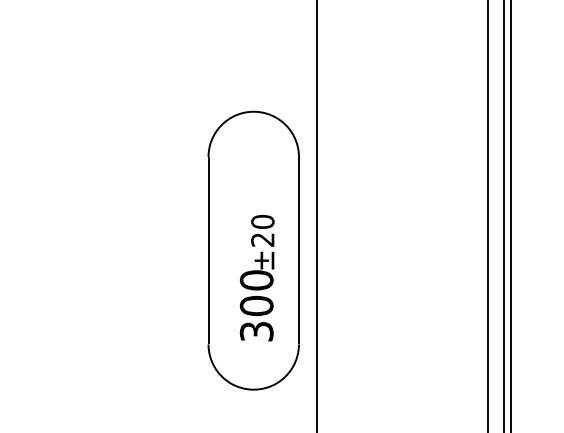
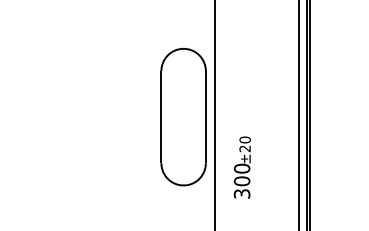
text: (255, 277) -> (241, 167), moved

